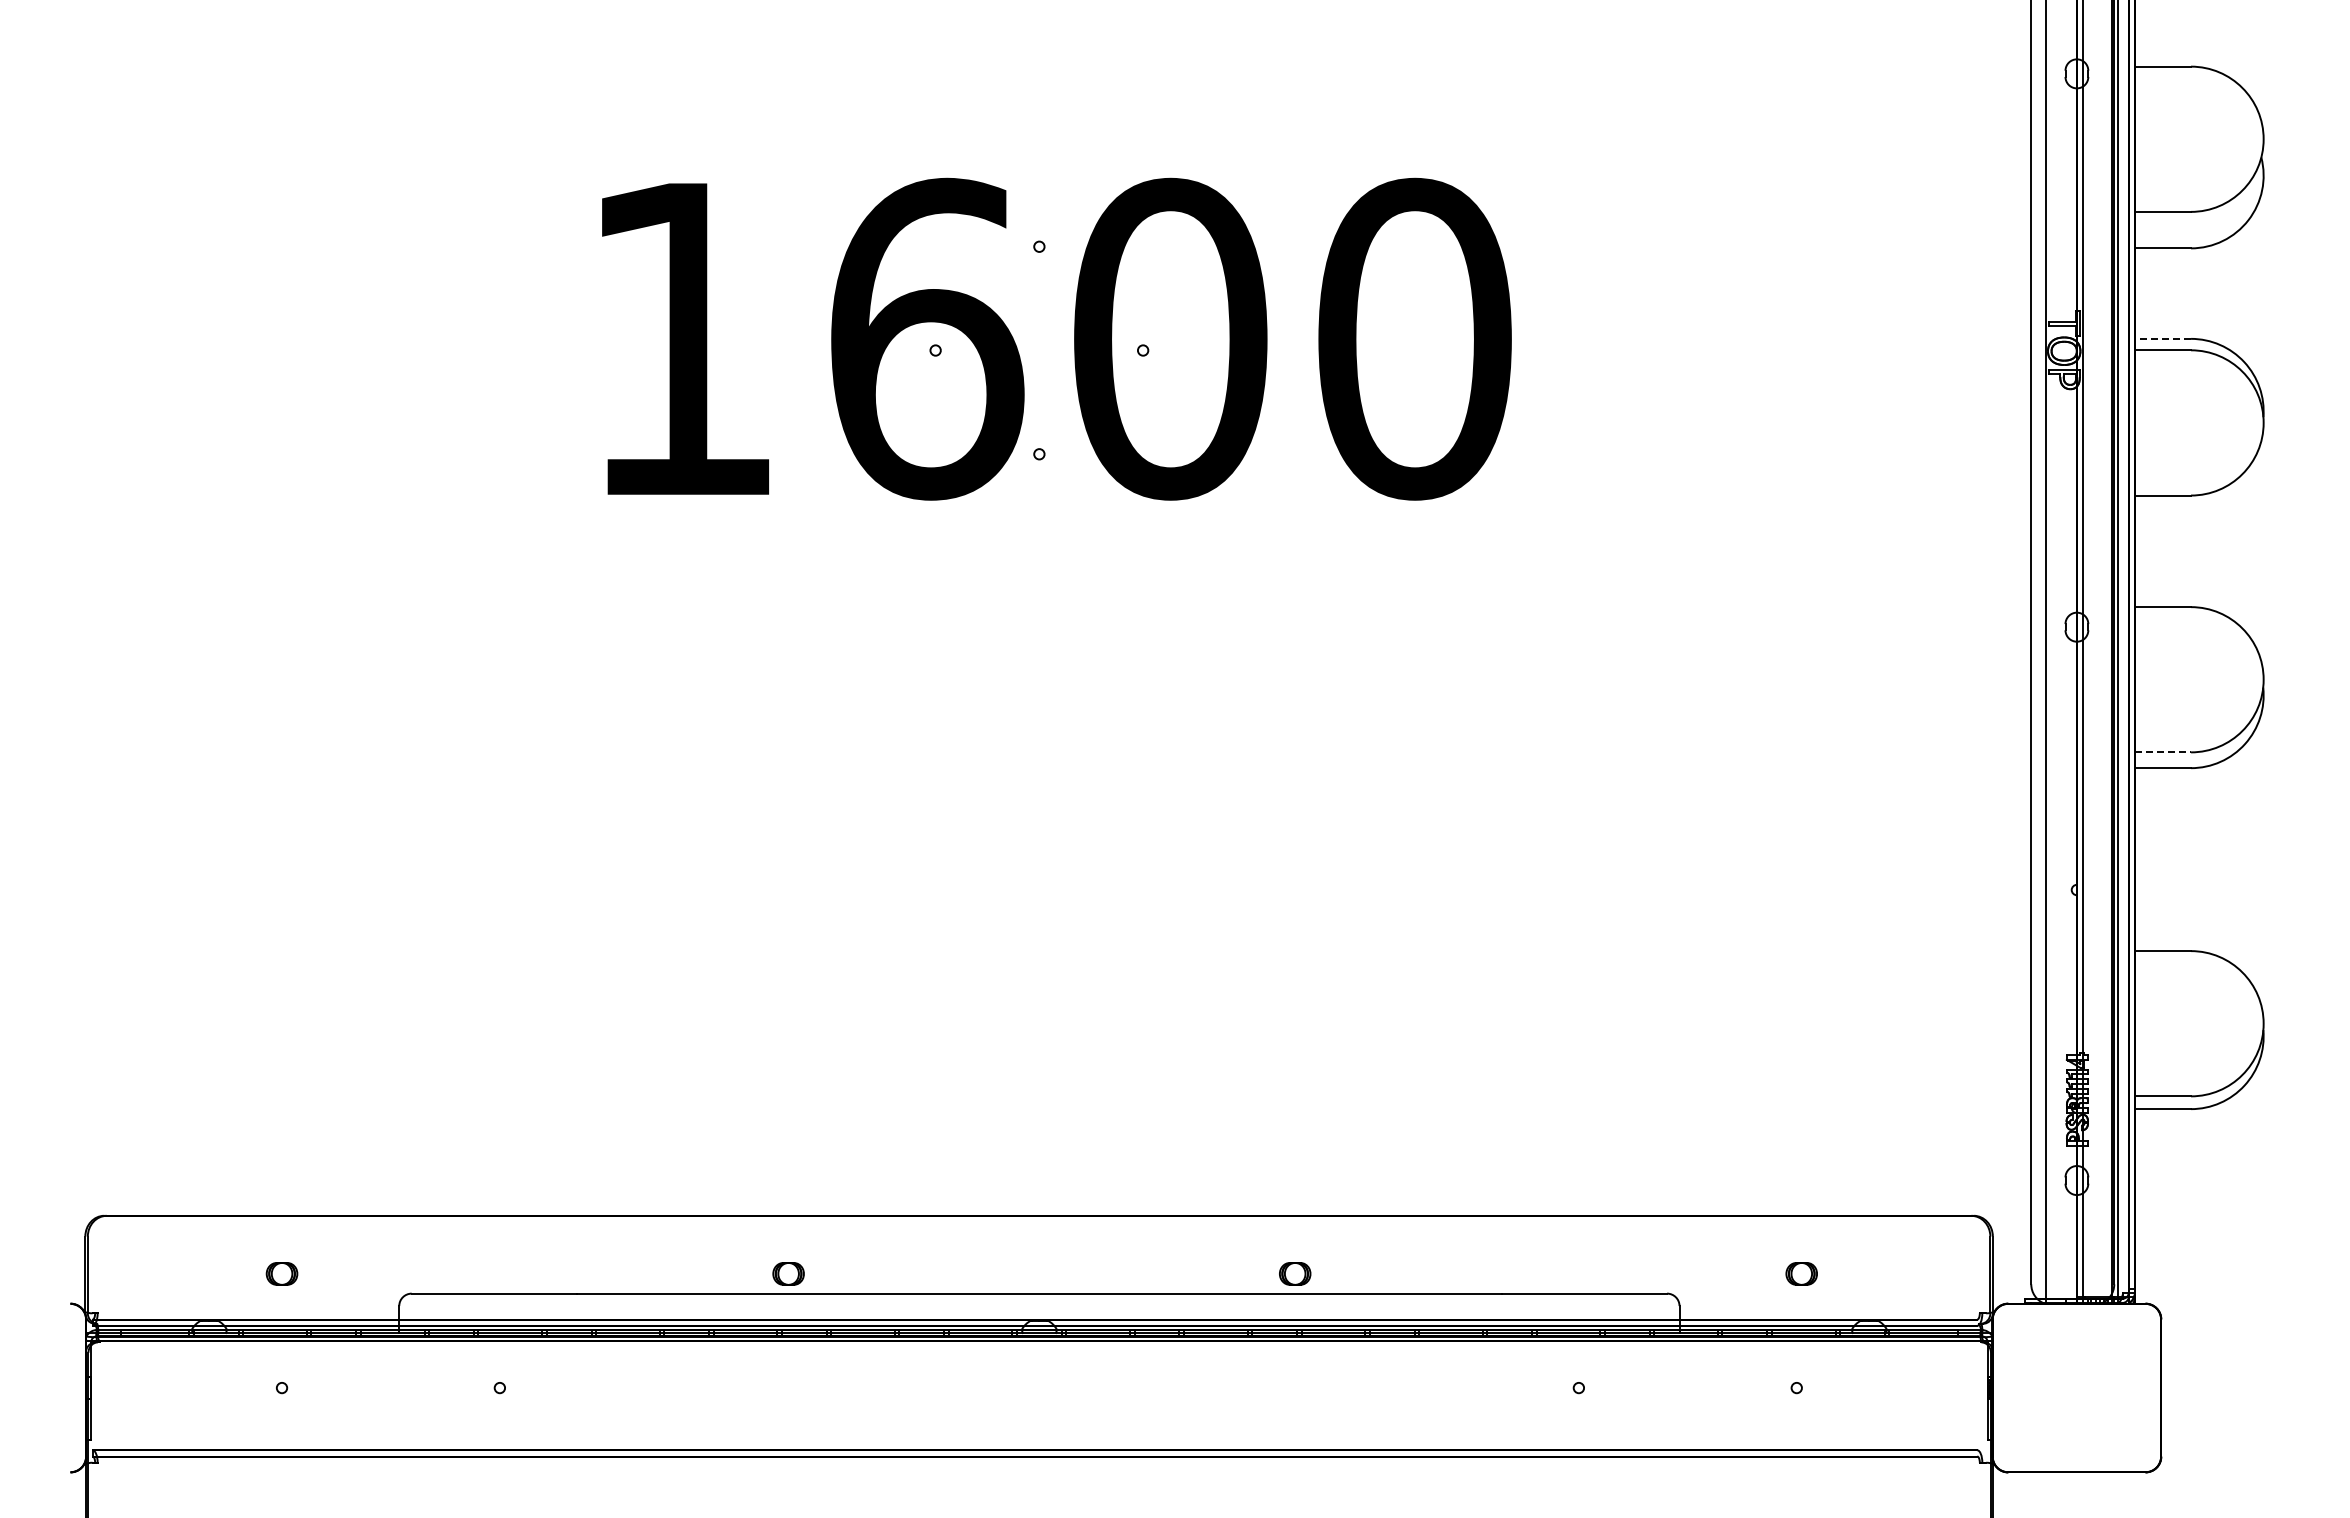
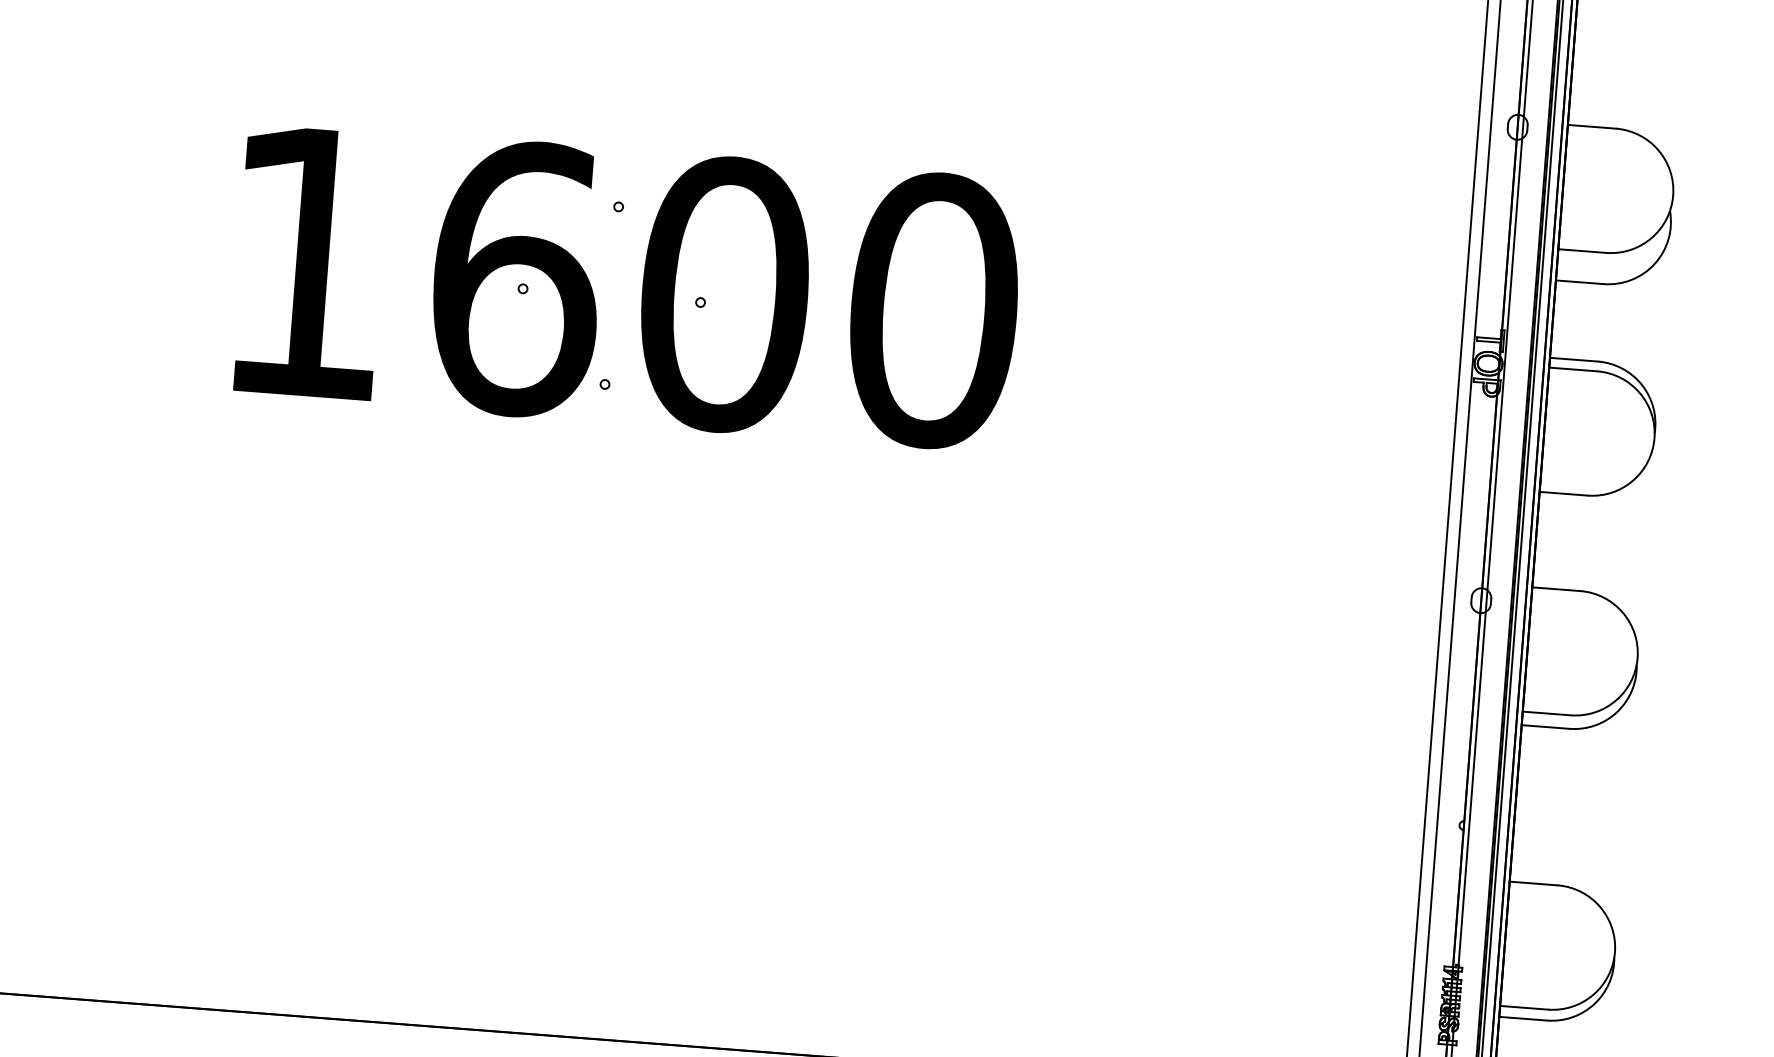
line: (2162, 338) -> (1573, 359), dashed -> solid
line: (2163, 752) -> (1547, 713), dashed -> solid

